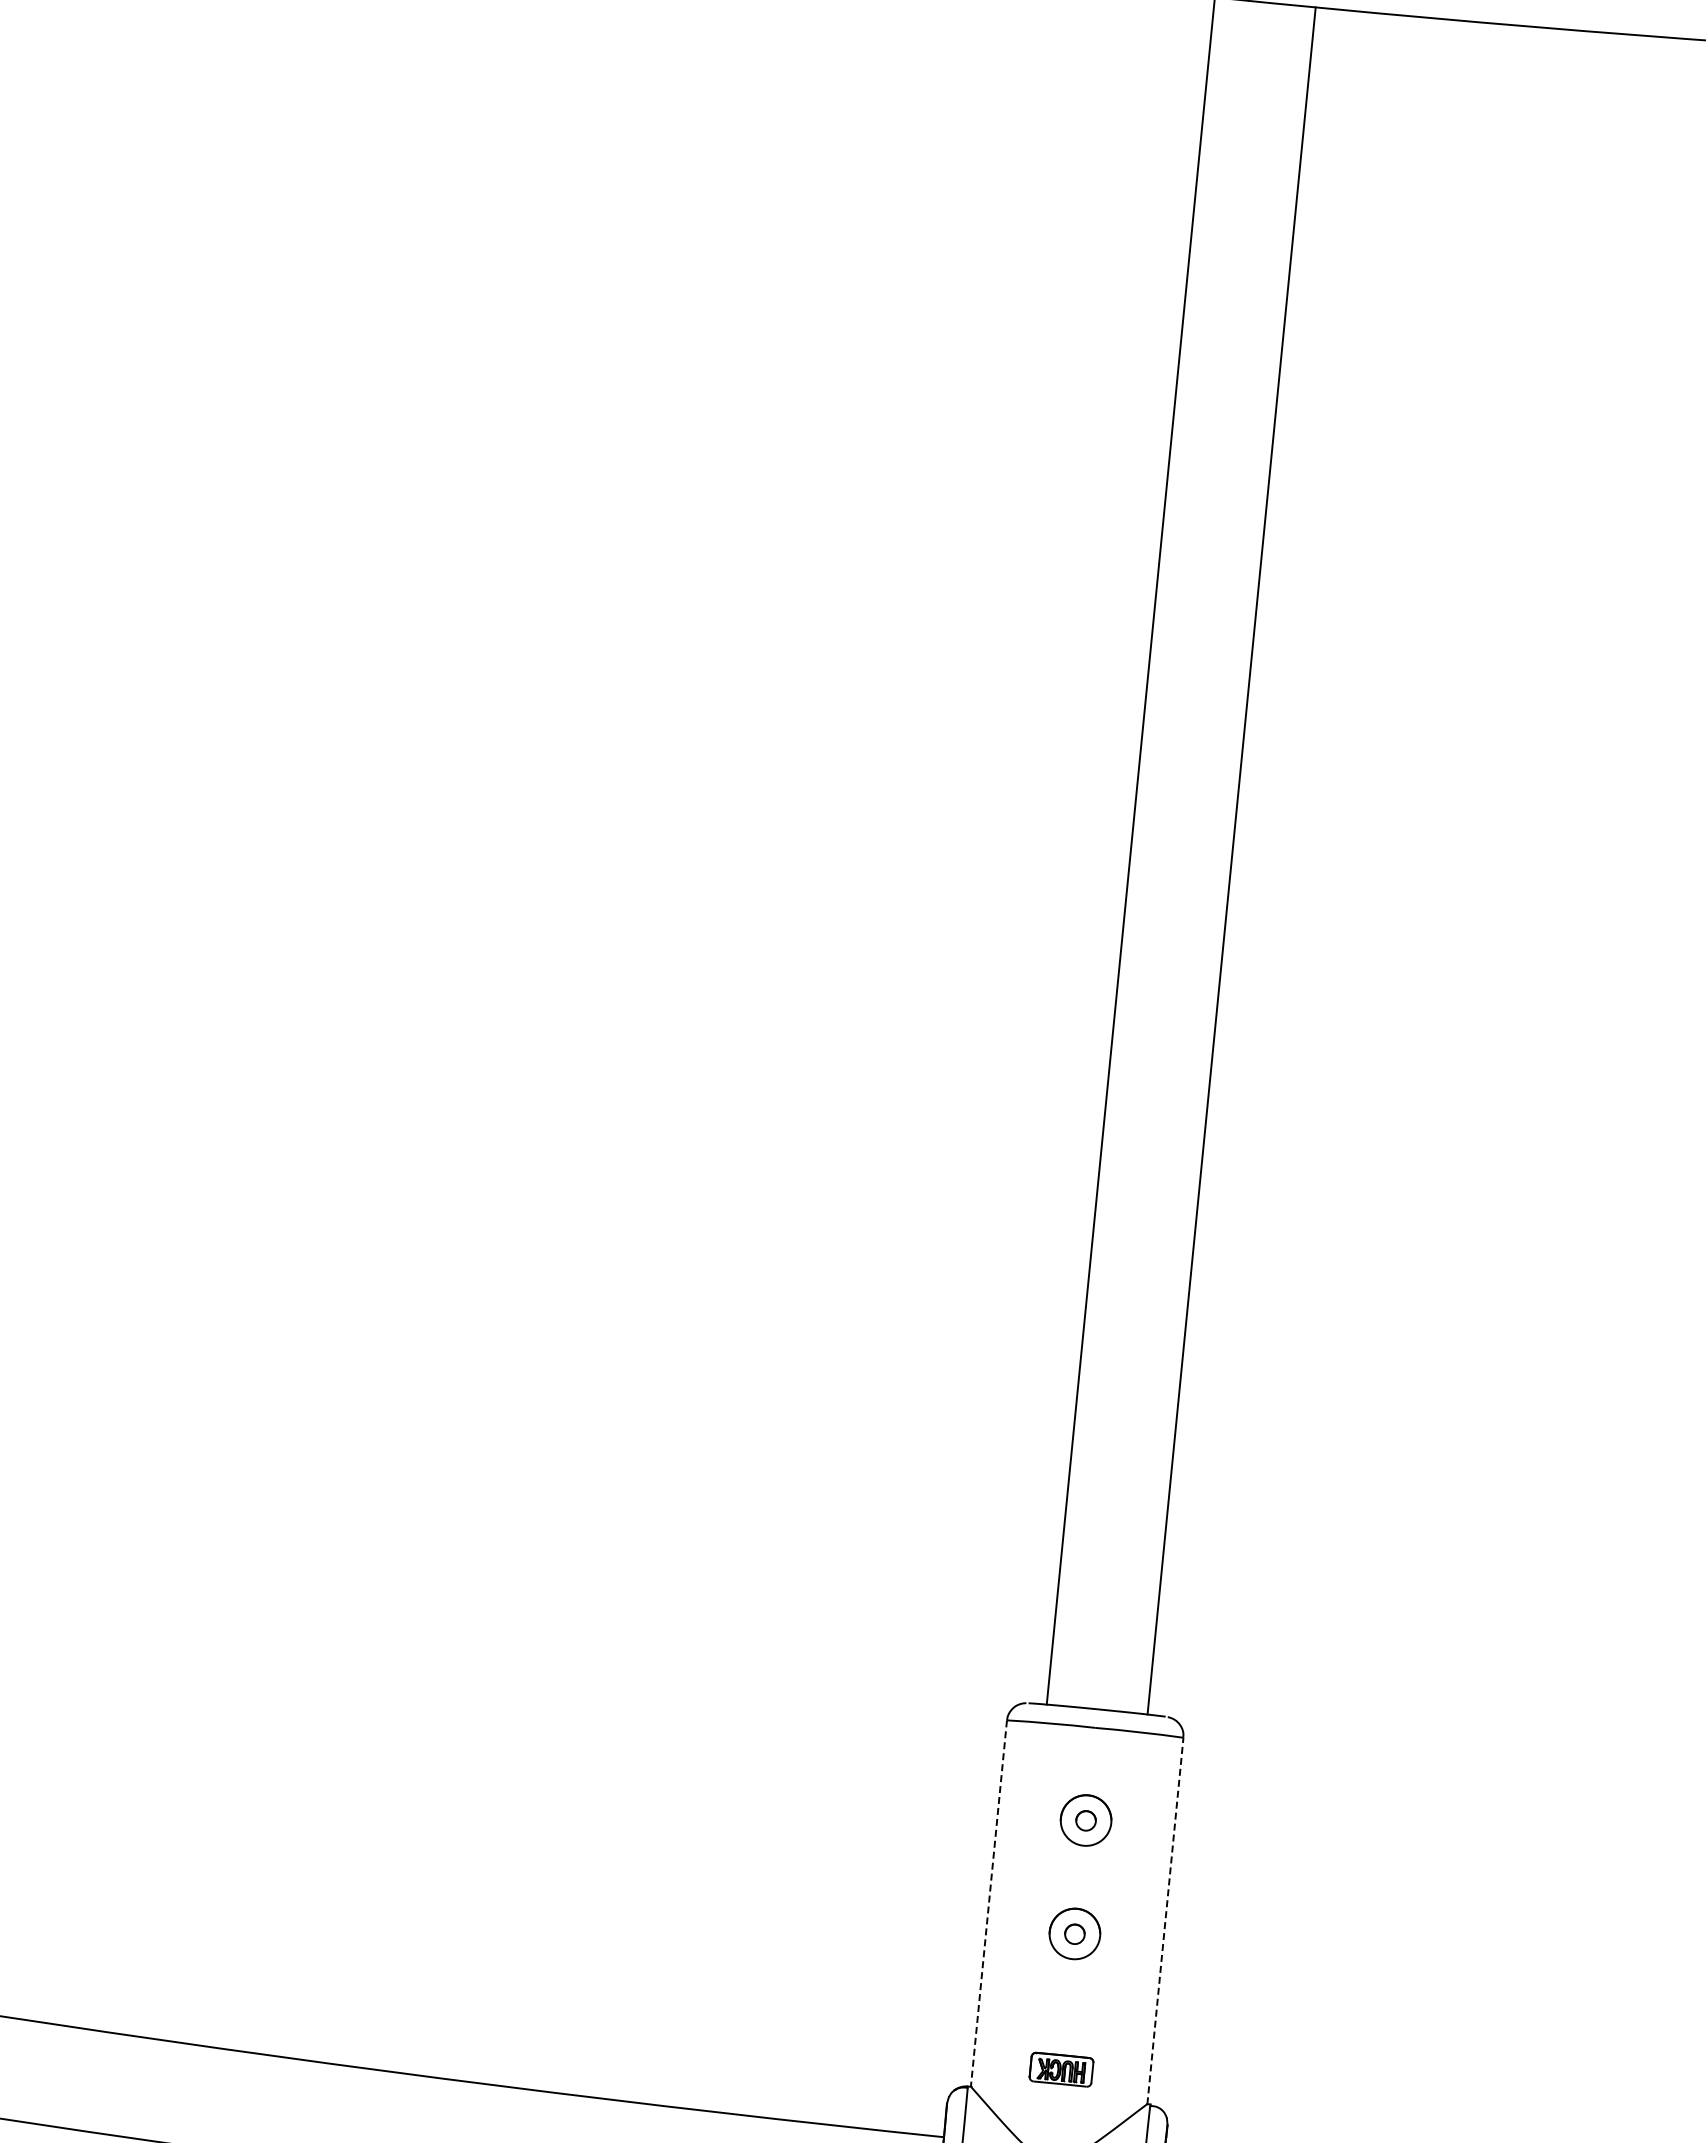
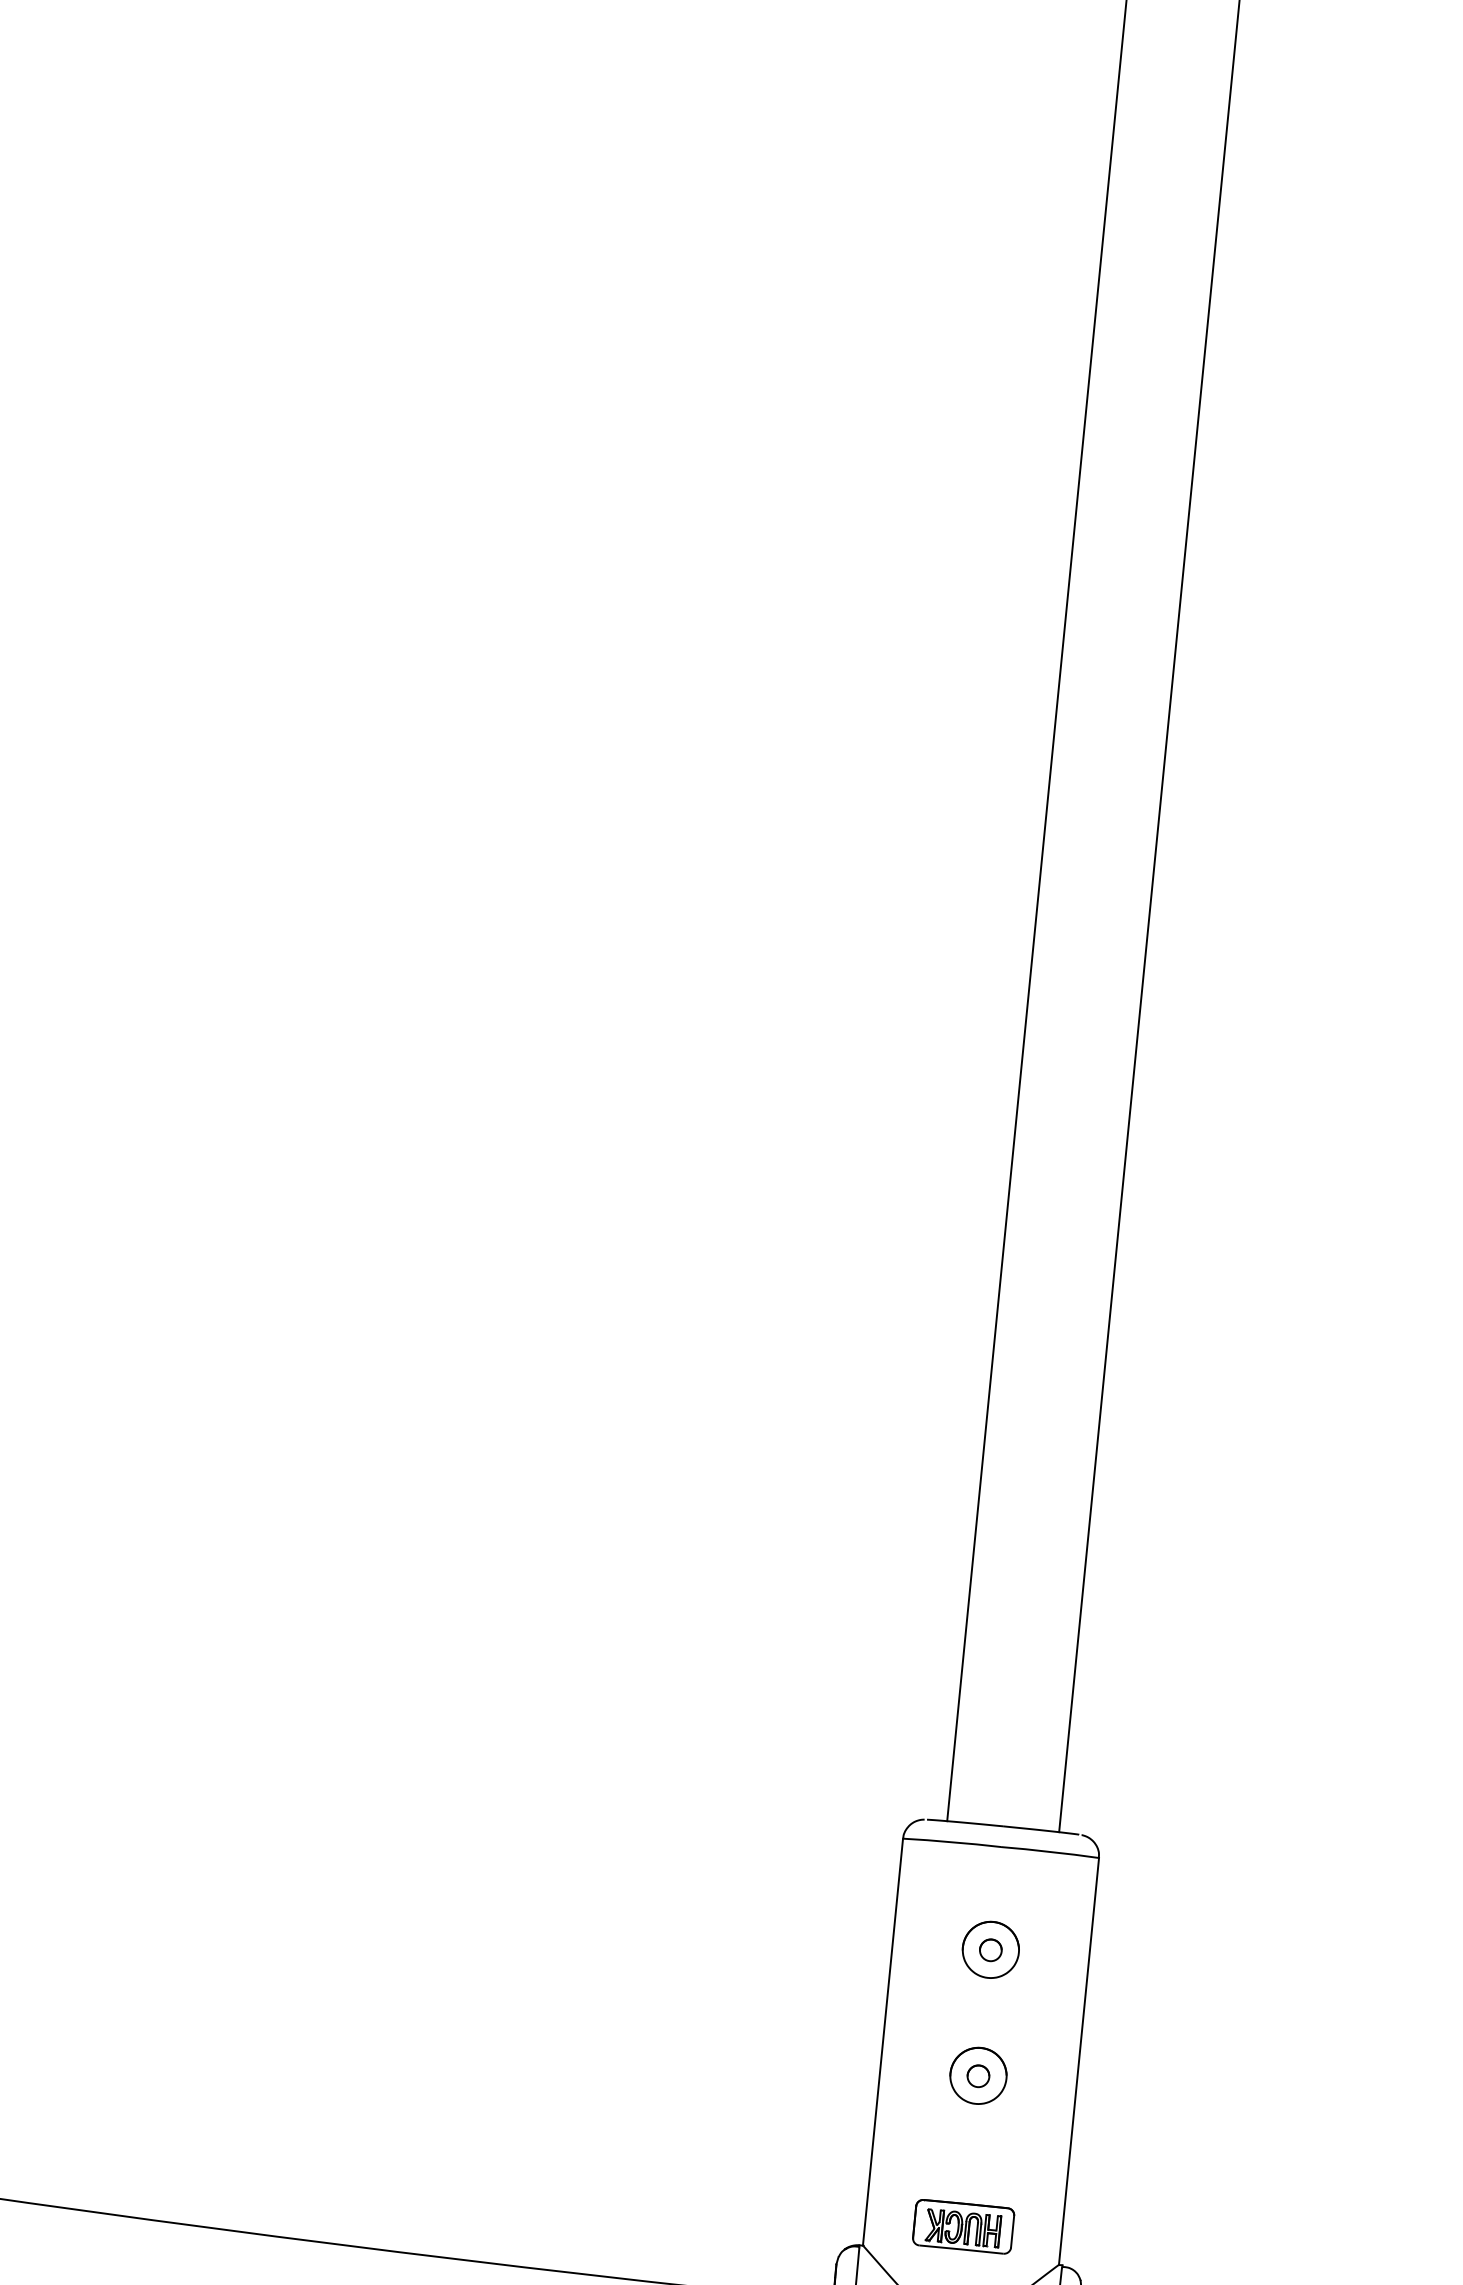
line: (988, 1904) -> (882, 2043), dashed -> solid
line: (1165, 1920) -> (1079, 2060), dashed -> solid
part: (1061, 2069) -> (963, 2226), size x1.43

